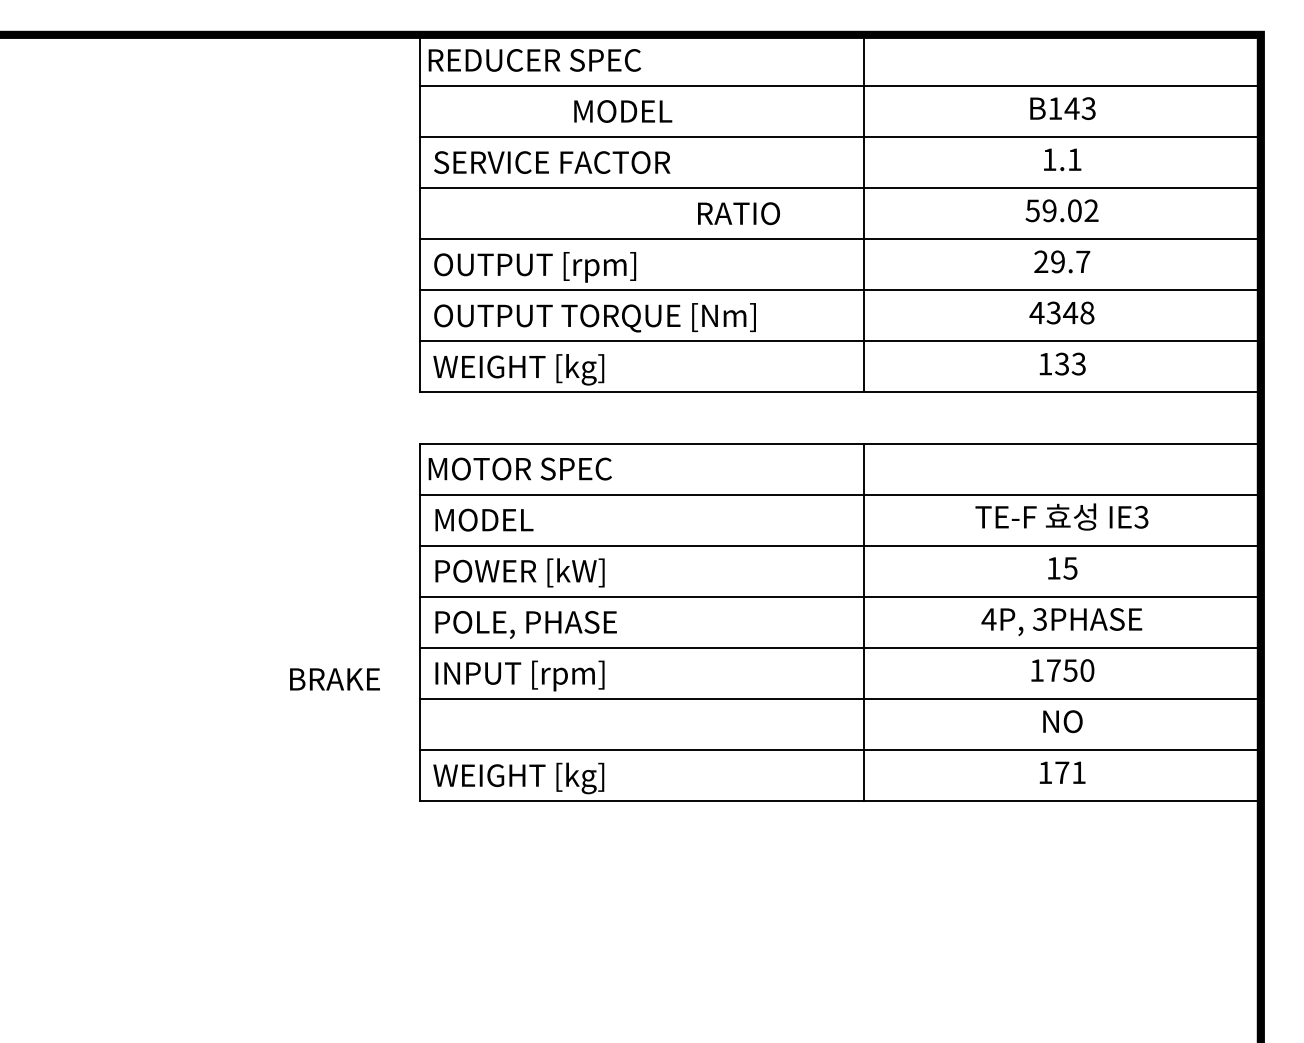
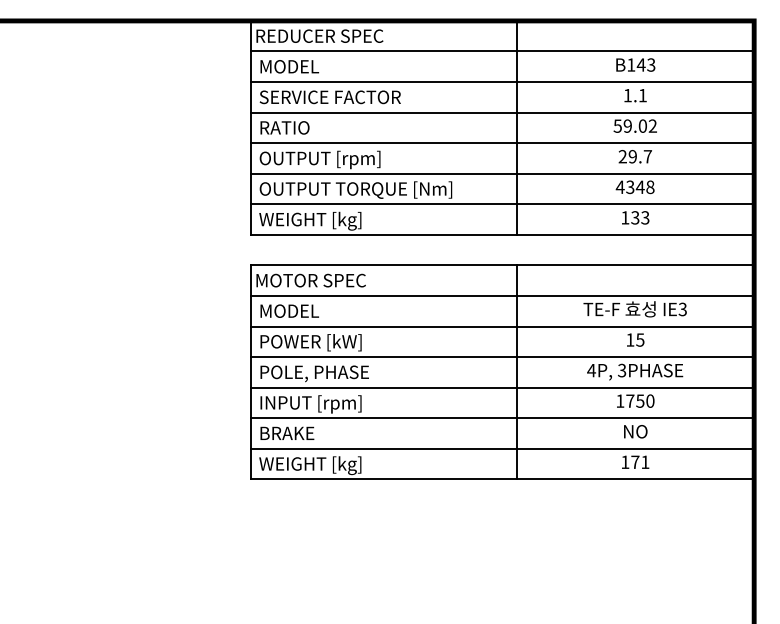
text: (622, 111) -> (289, 66), moved
text: (738, 213) -> (284, 127), moved
text: (335, 677) -> (287, 432), moved

